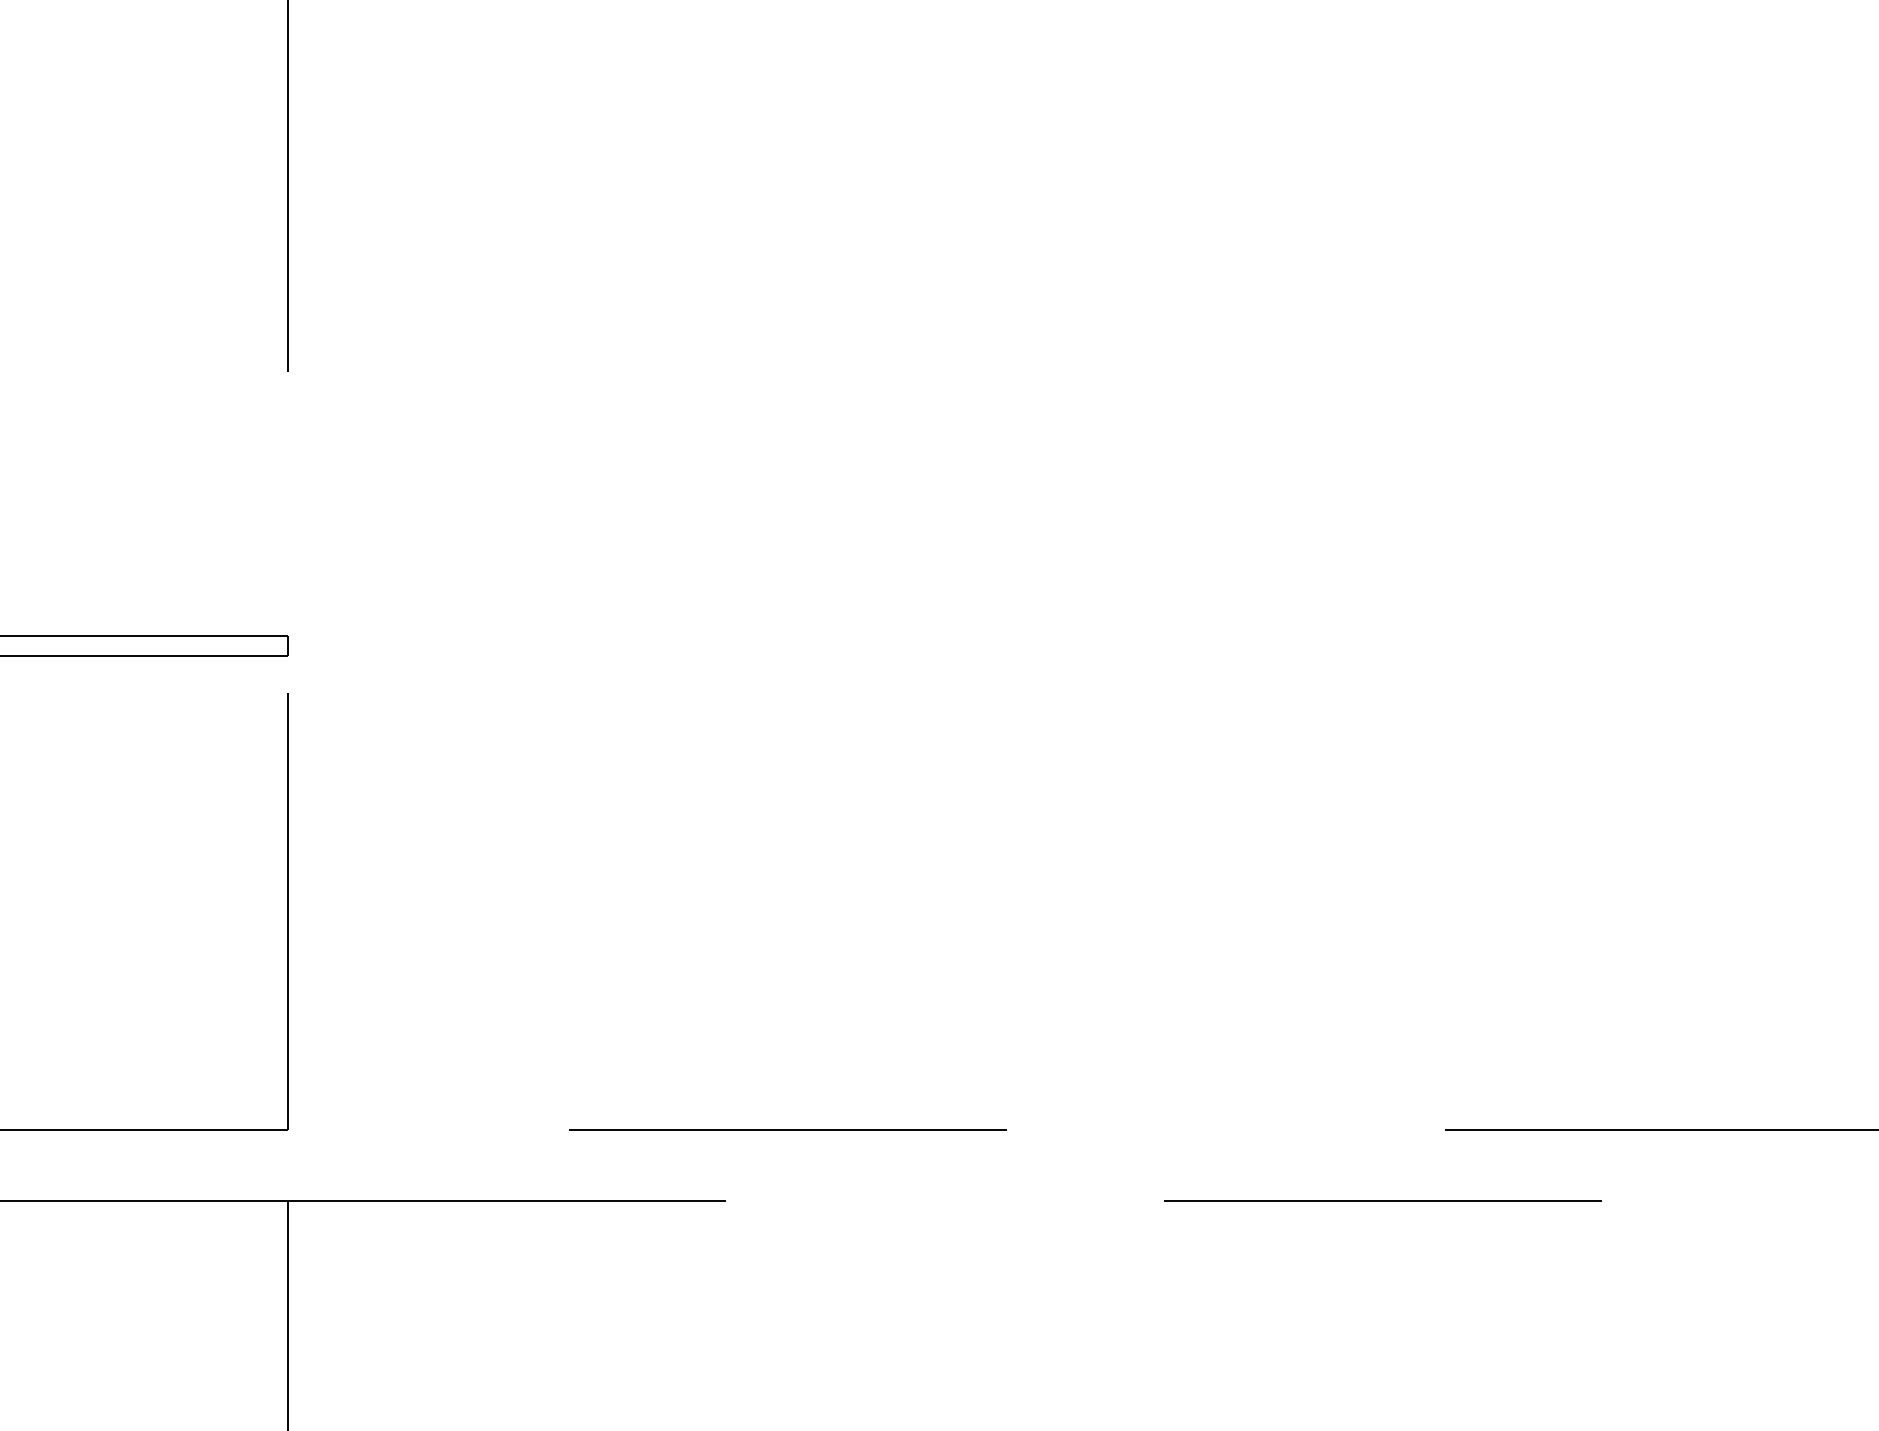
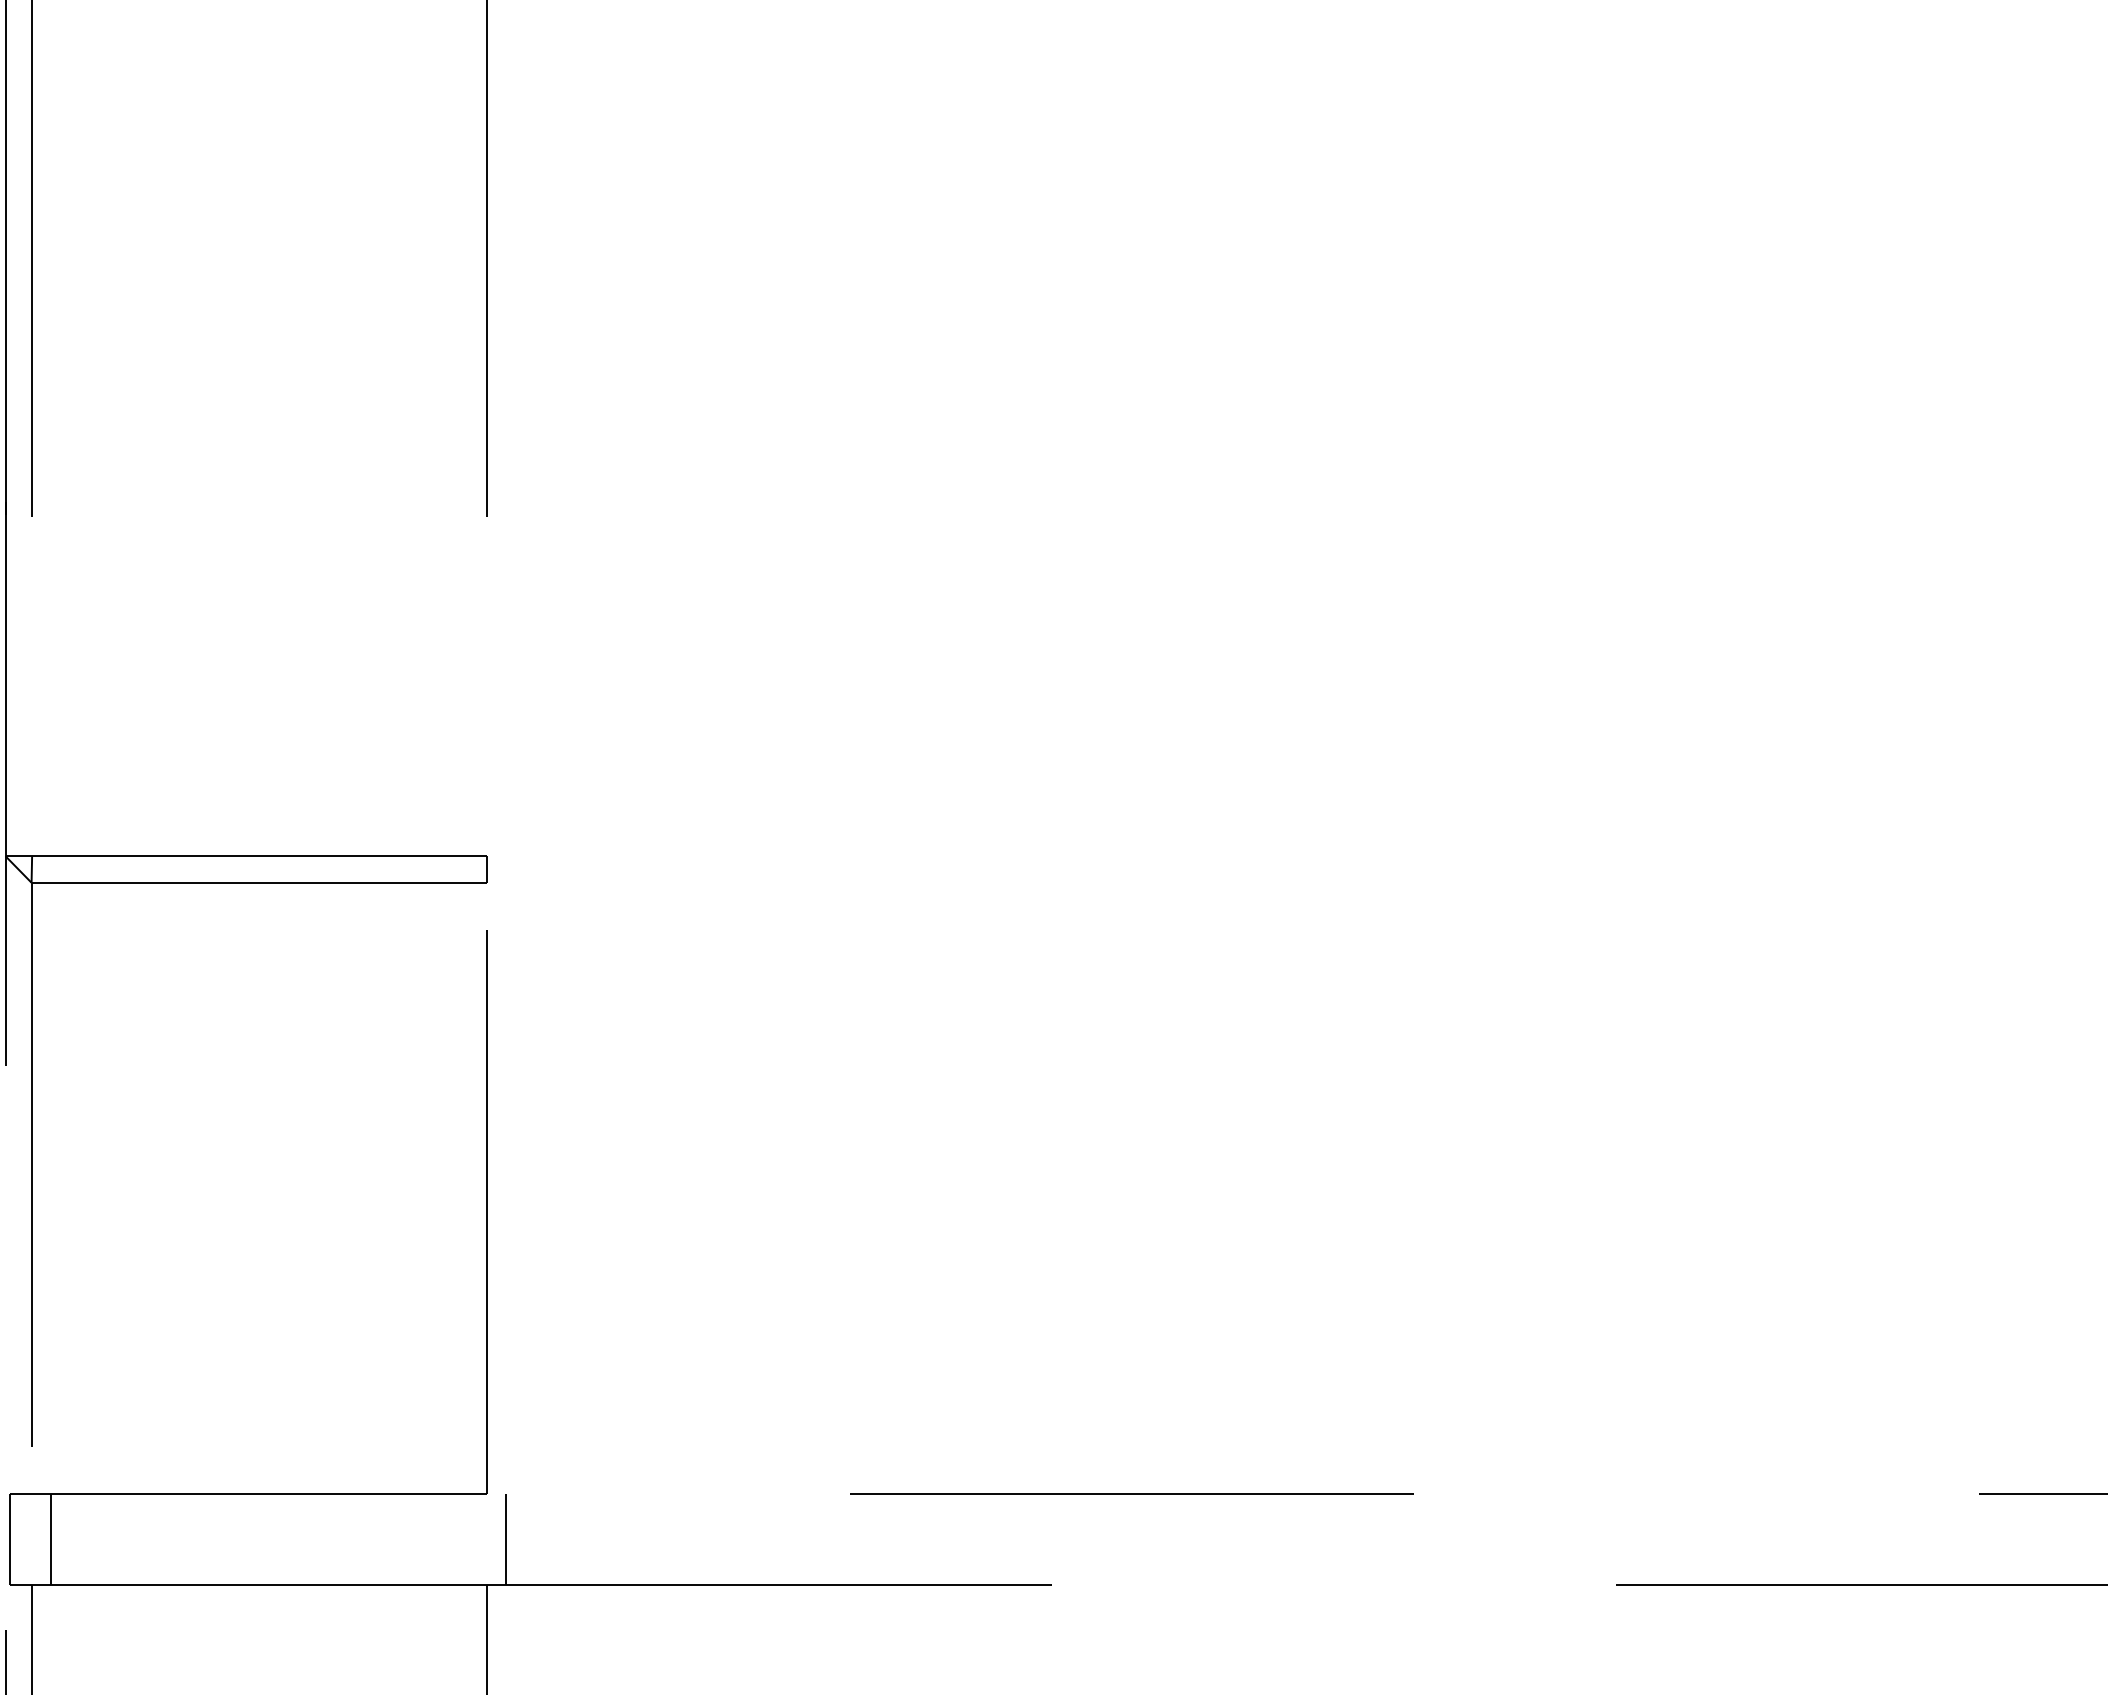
line: (303, 1165) -> (506, 1539), added

